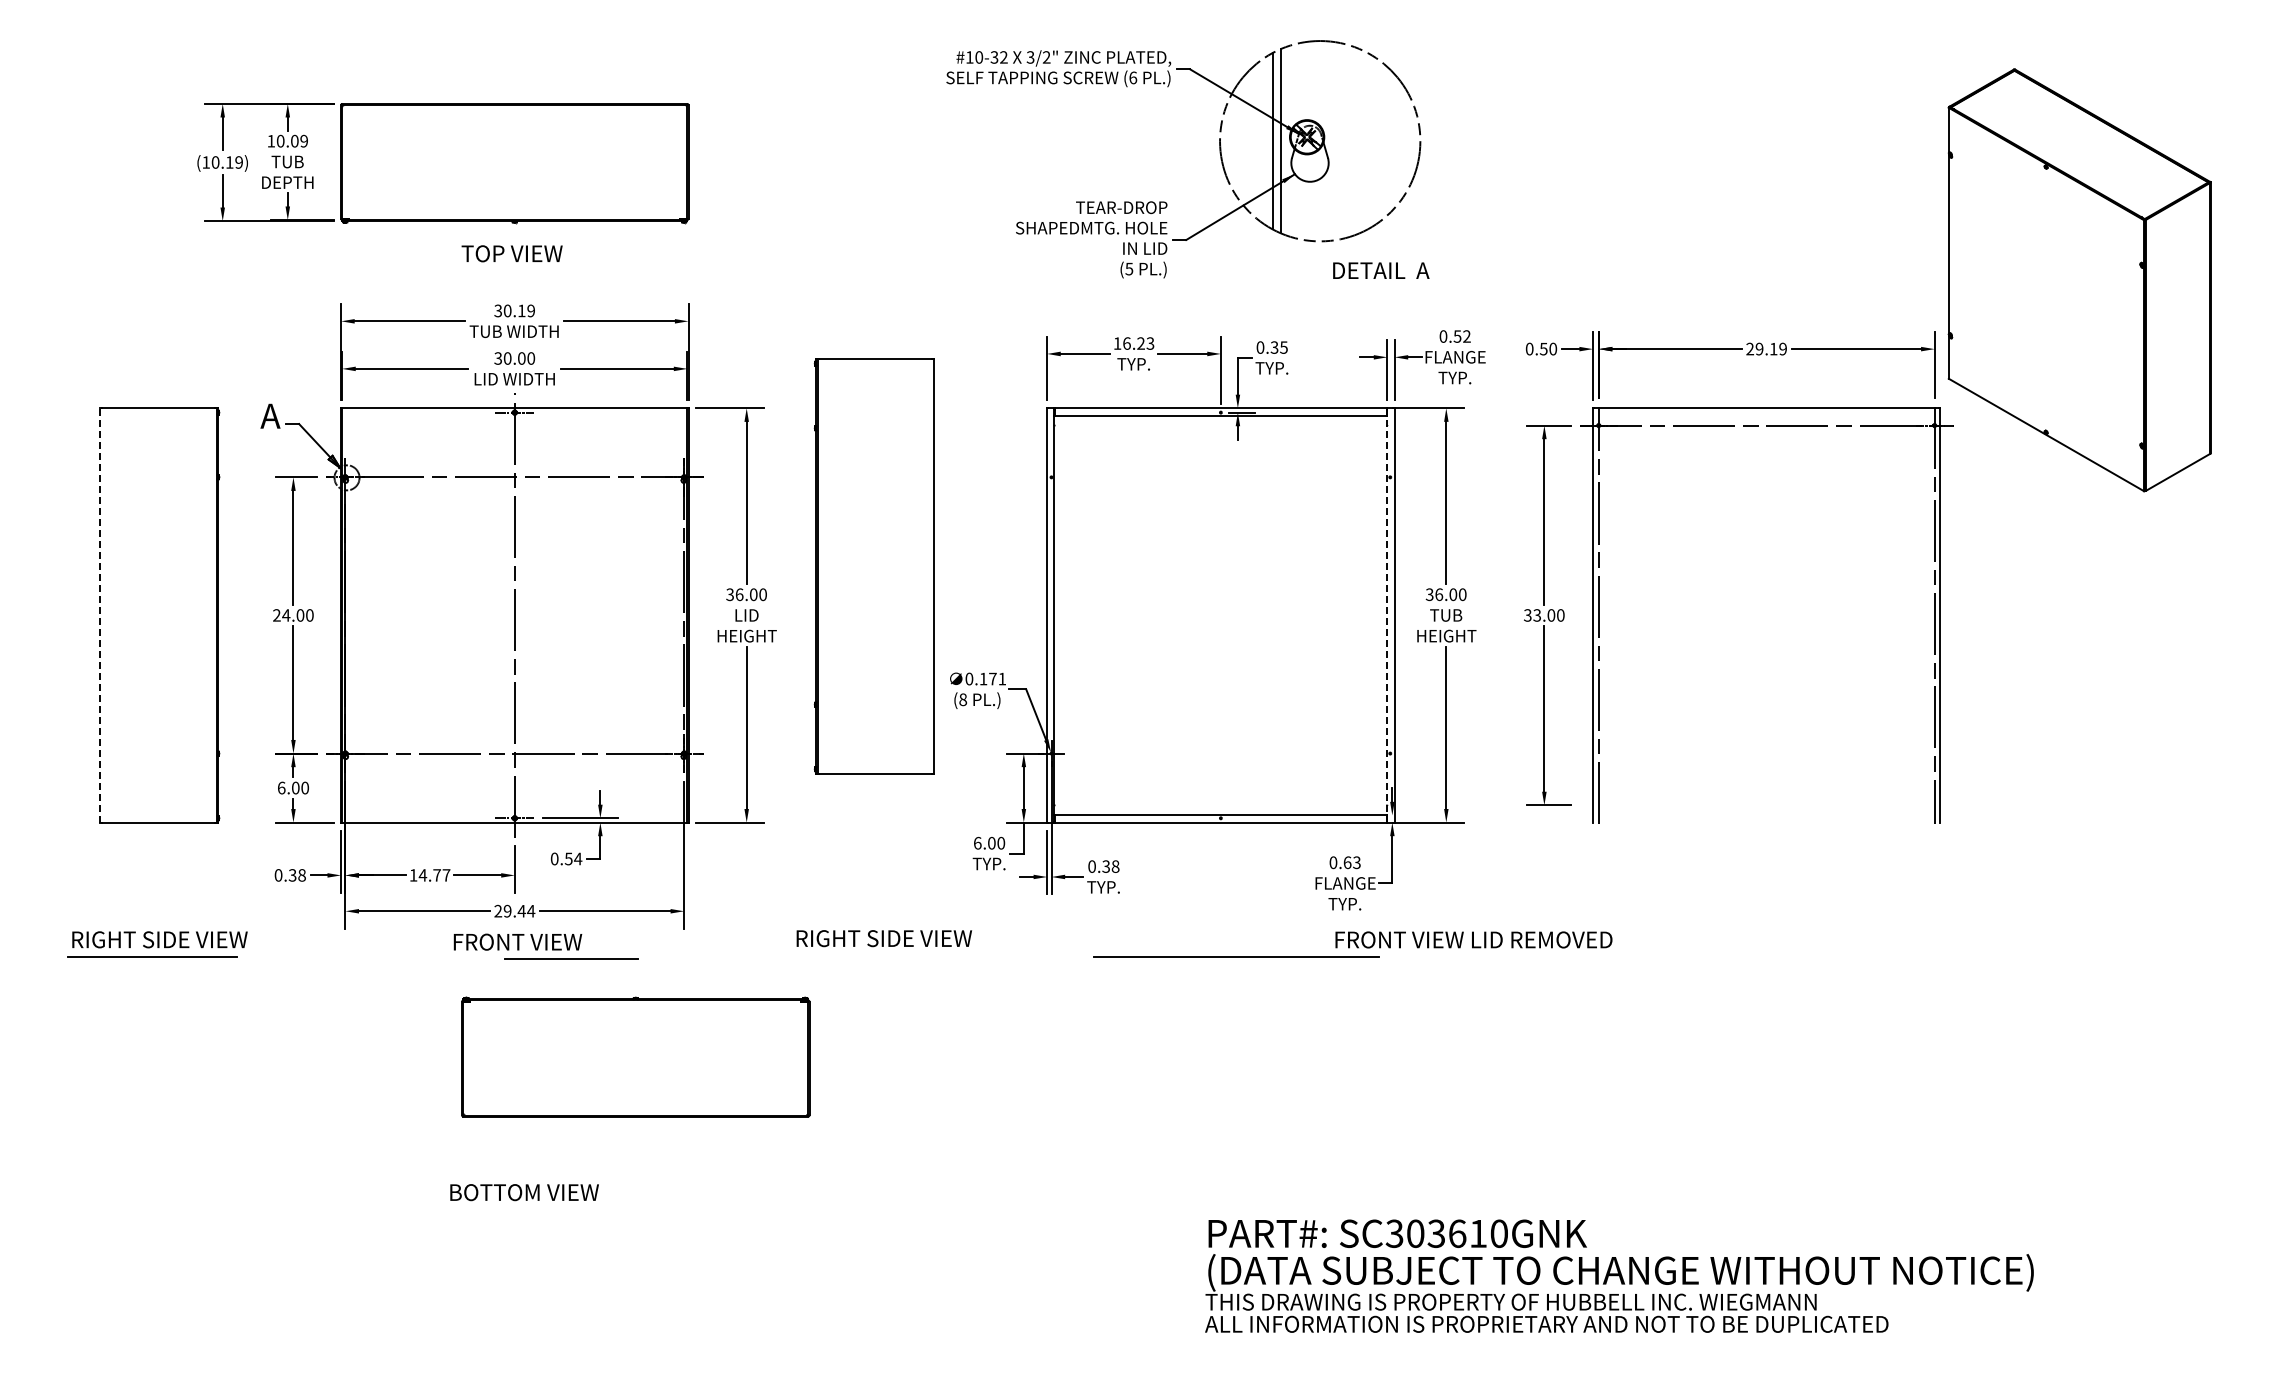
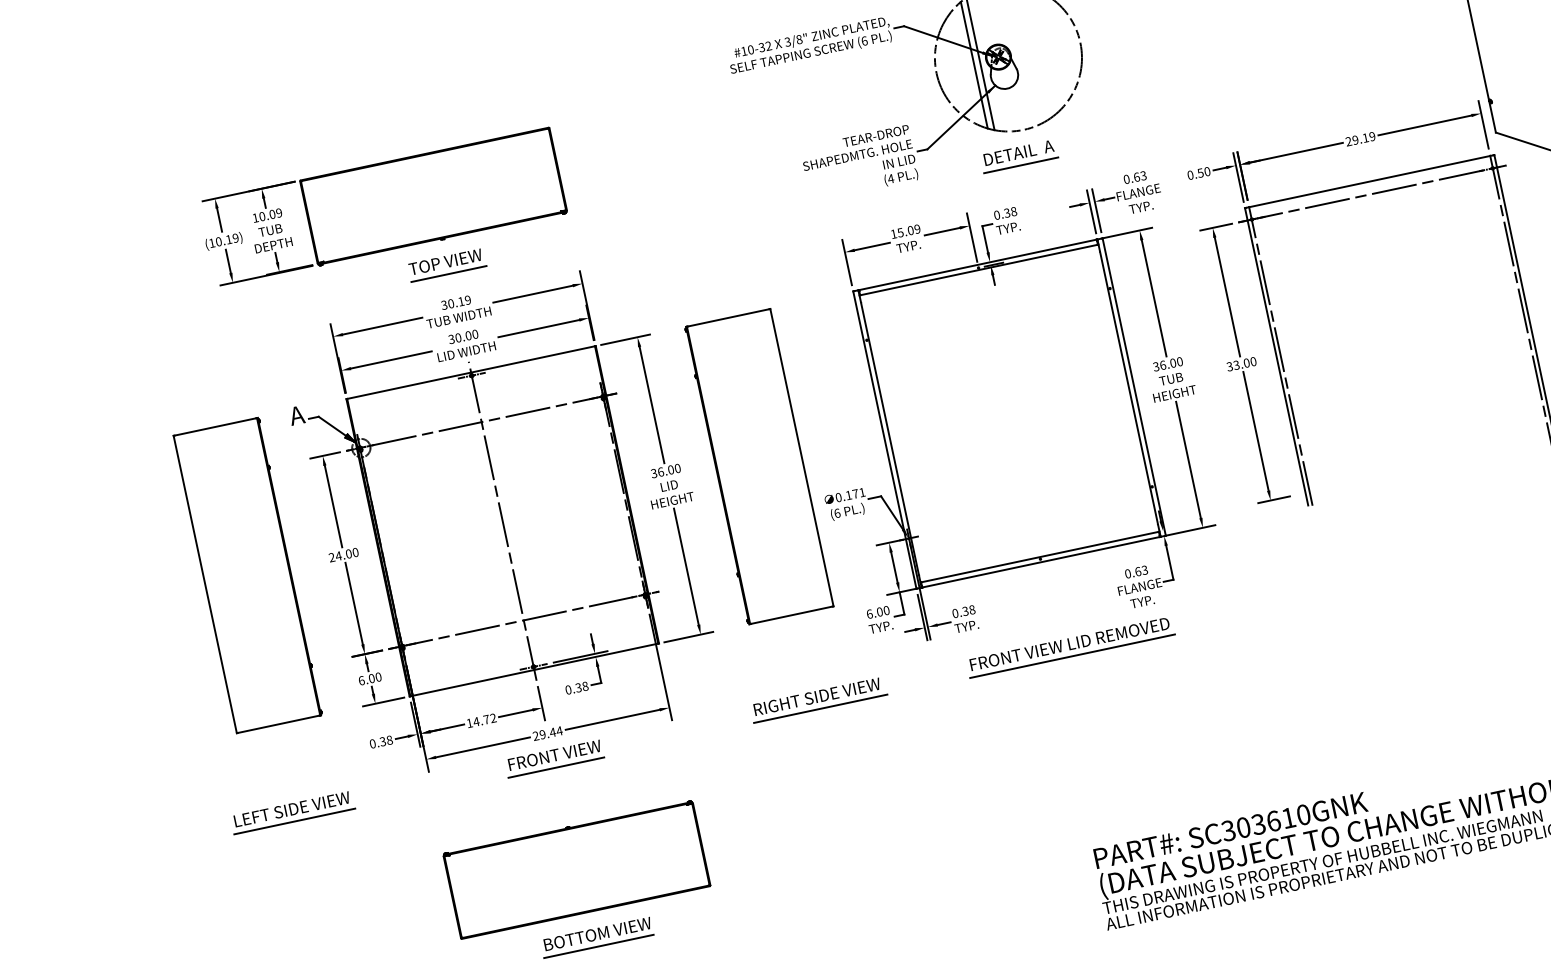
text: (1046, 57) -> (799, 39), 3/2" -> 3/8"
text: (1129, 268) -> (891, 178), (5 -> (4
line: (512, 270) -> (448, 274), added
text: (1381, 270) -> (1019, 152), moved
line: (1306, 287) -> (1020, 165), added
text: (1461, 336) -> (1139, 176), 0.52 -> 0.63
text: (1138, 343) -> (908, 230), 16.23 -> 15.09
text: (1283, 347) -> (1013, 211), 0.35 -> 0.38
part: (873, 566) -> (758, 466), moved
line: (100, 614) -> (205, 583), dashed -> solid
line: (1387, 614) -> (1128, 387), dashed -> solid
text: (963, 699) -> (837, 513), (8 -> (6
text: (573, 858) -> (581, 686), 0.54 -> 0.38
text: (446, 875) -> (493, 718), 14.77 -> 14.72
text: (160, 939) -> (297, 807), RIGHT SIDE VIEW -> LEFT SIDE VIEW
text: (1473, 939) -> (1069, 643), moved
line: (885, 955) -> (820, 708), added
line: (571, 958) -> (556, 767), moved
part: (635, 1056) -> (576, 869), moved
line: (522, 1209) -> (598, 946), added

